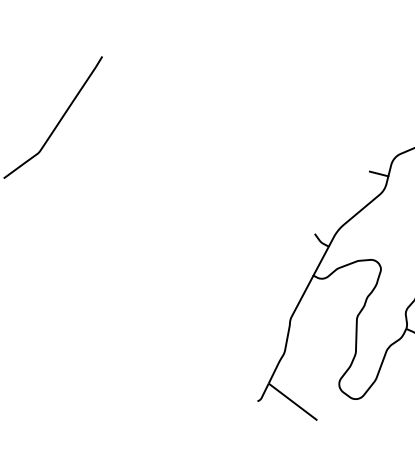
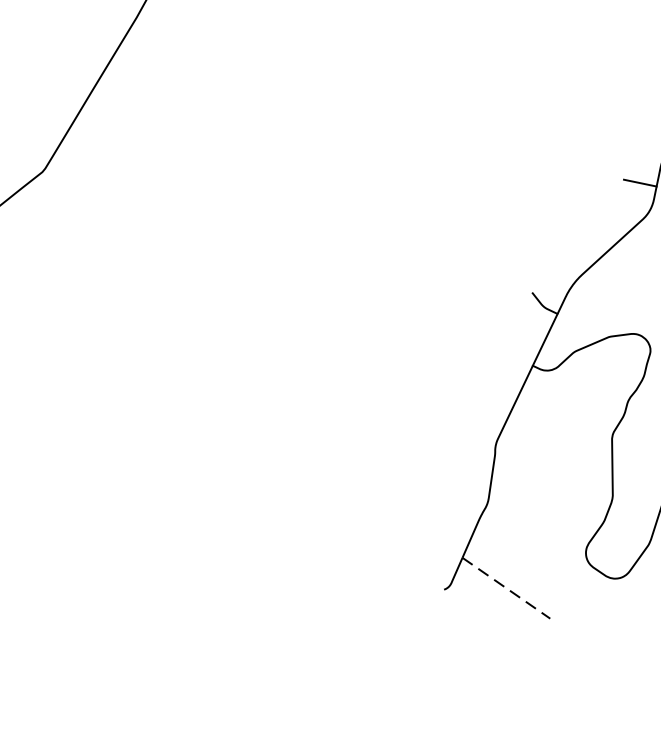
line: (292, 401) -> (505, 587), solid -> dashed

